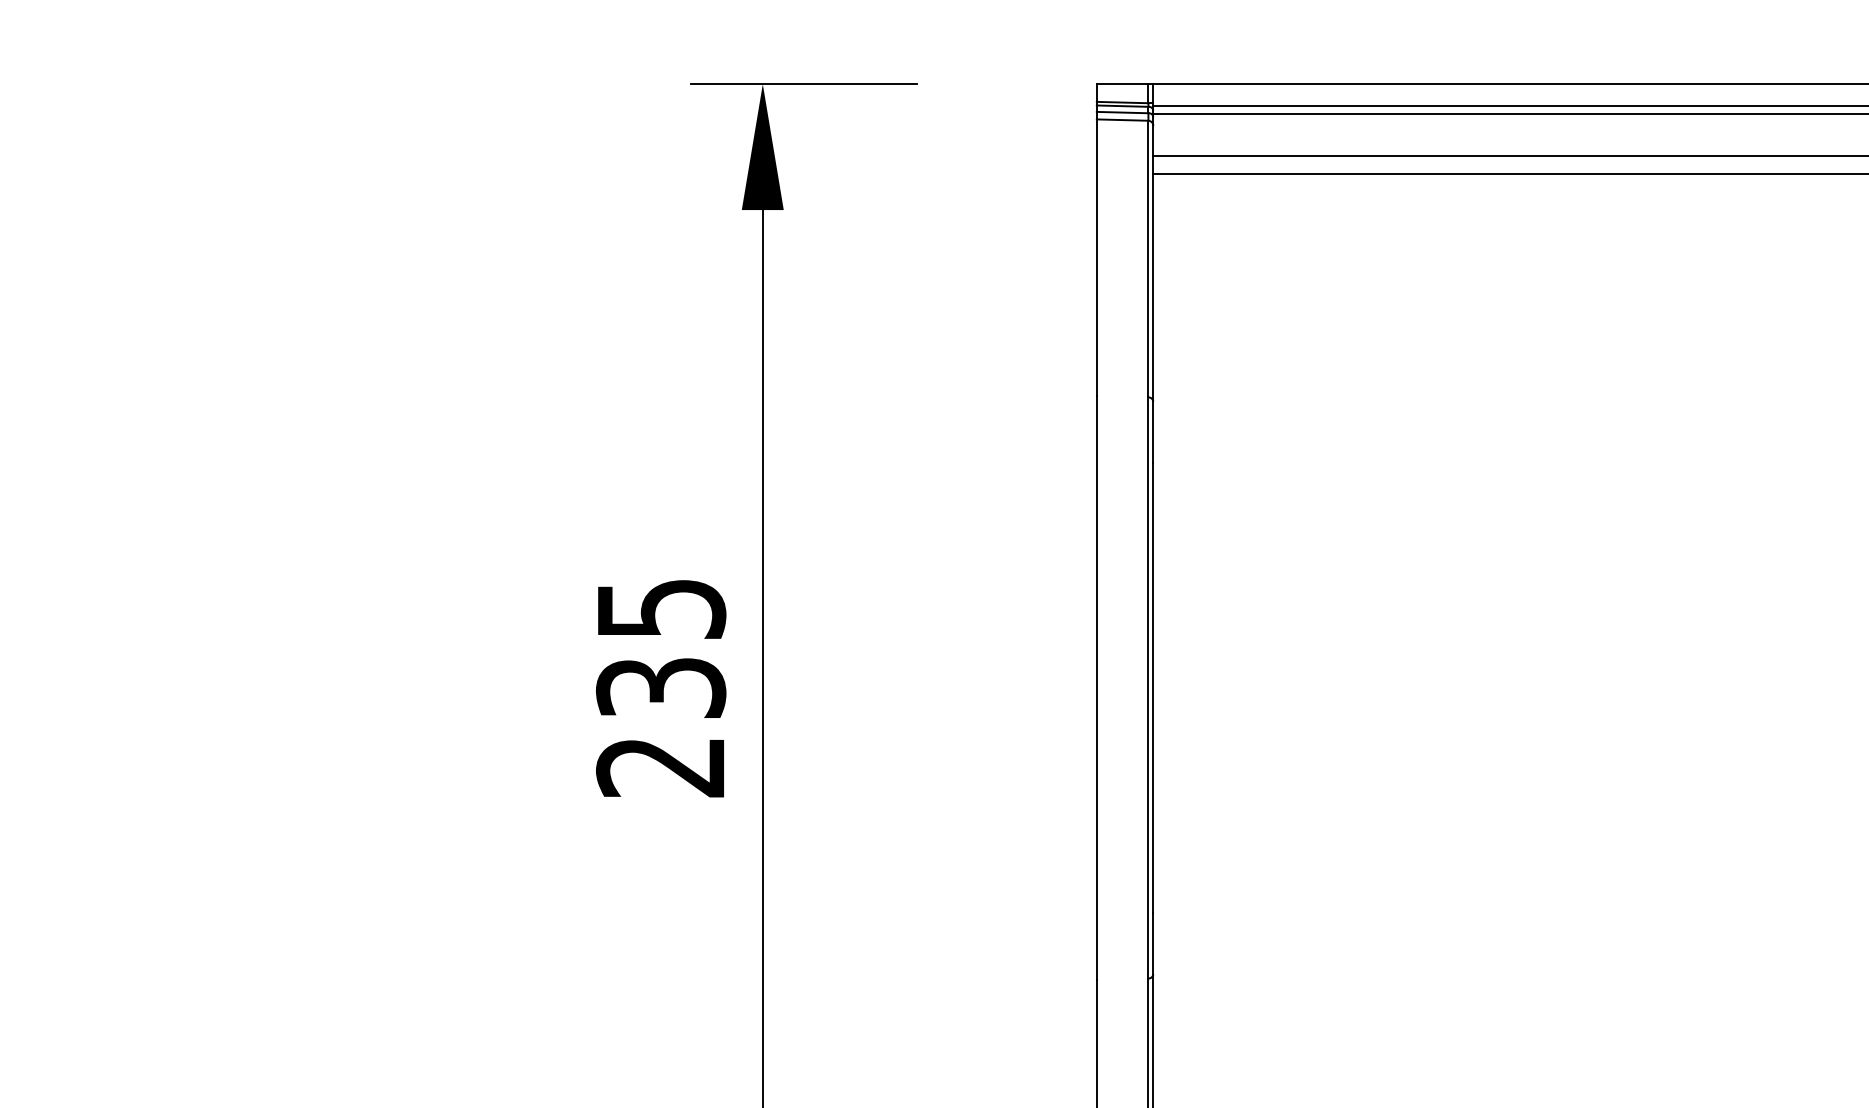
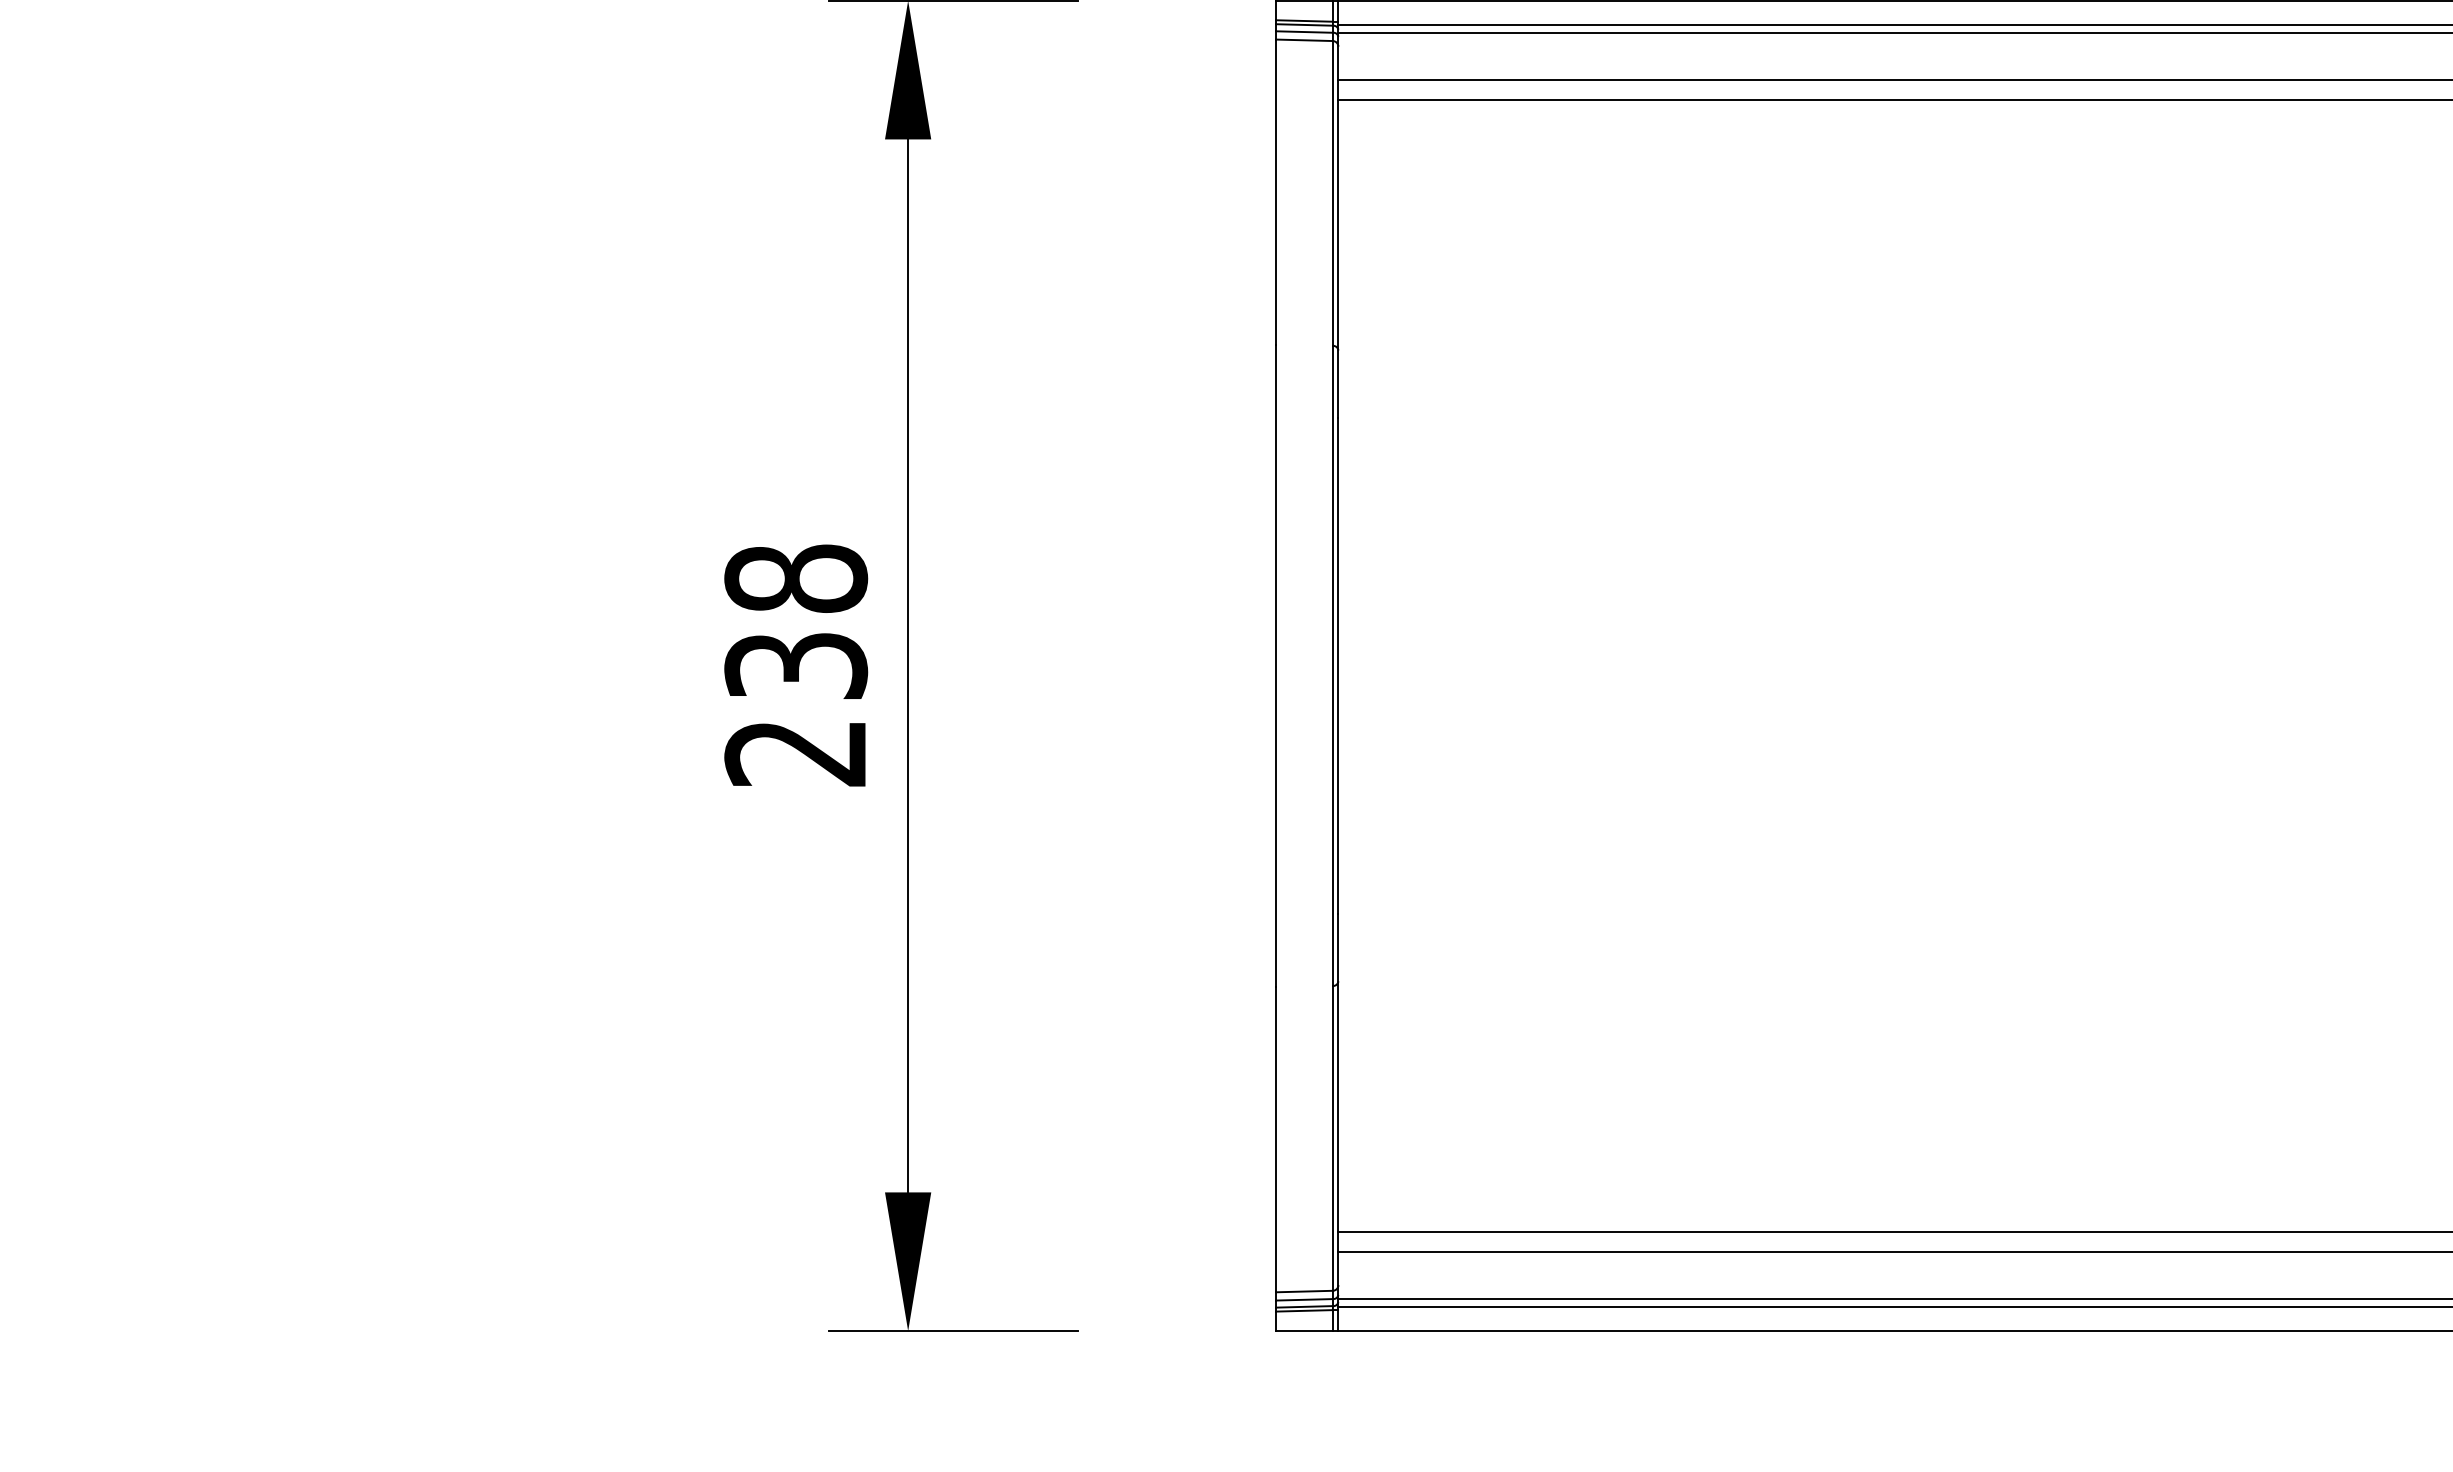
text: (661, 608) -> (796, 578), 235 -> 238

